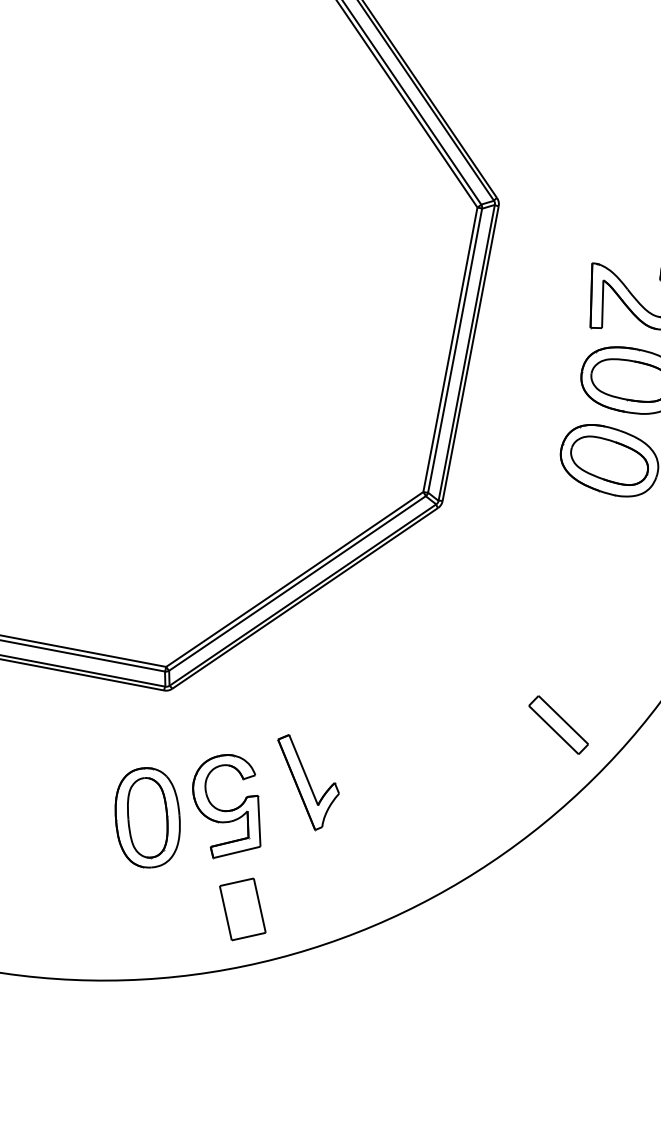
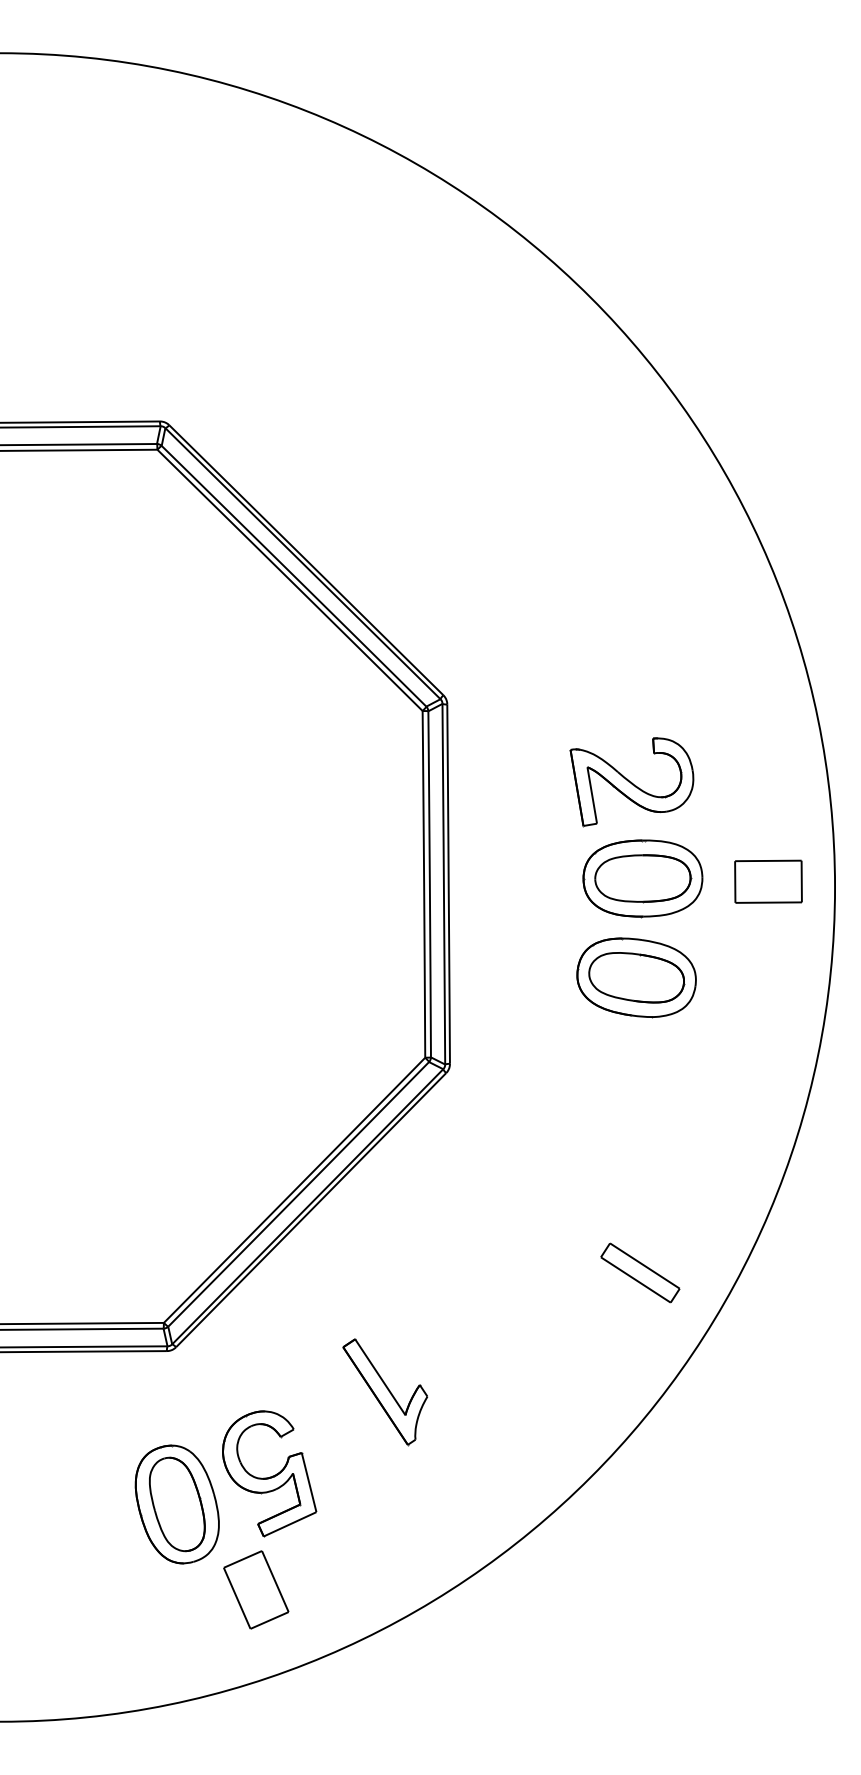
part: (558, 724) -> (640, 1272), moved
part: (305, 783) -> (385, 1392), moved
part: (243, 909) -> (256, 1589), moved

